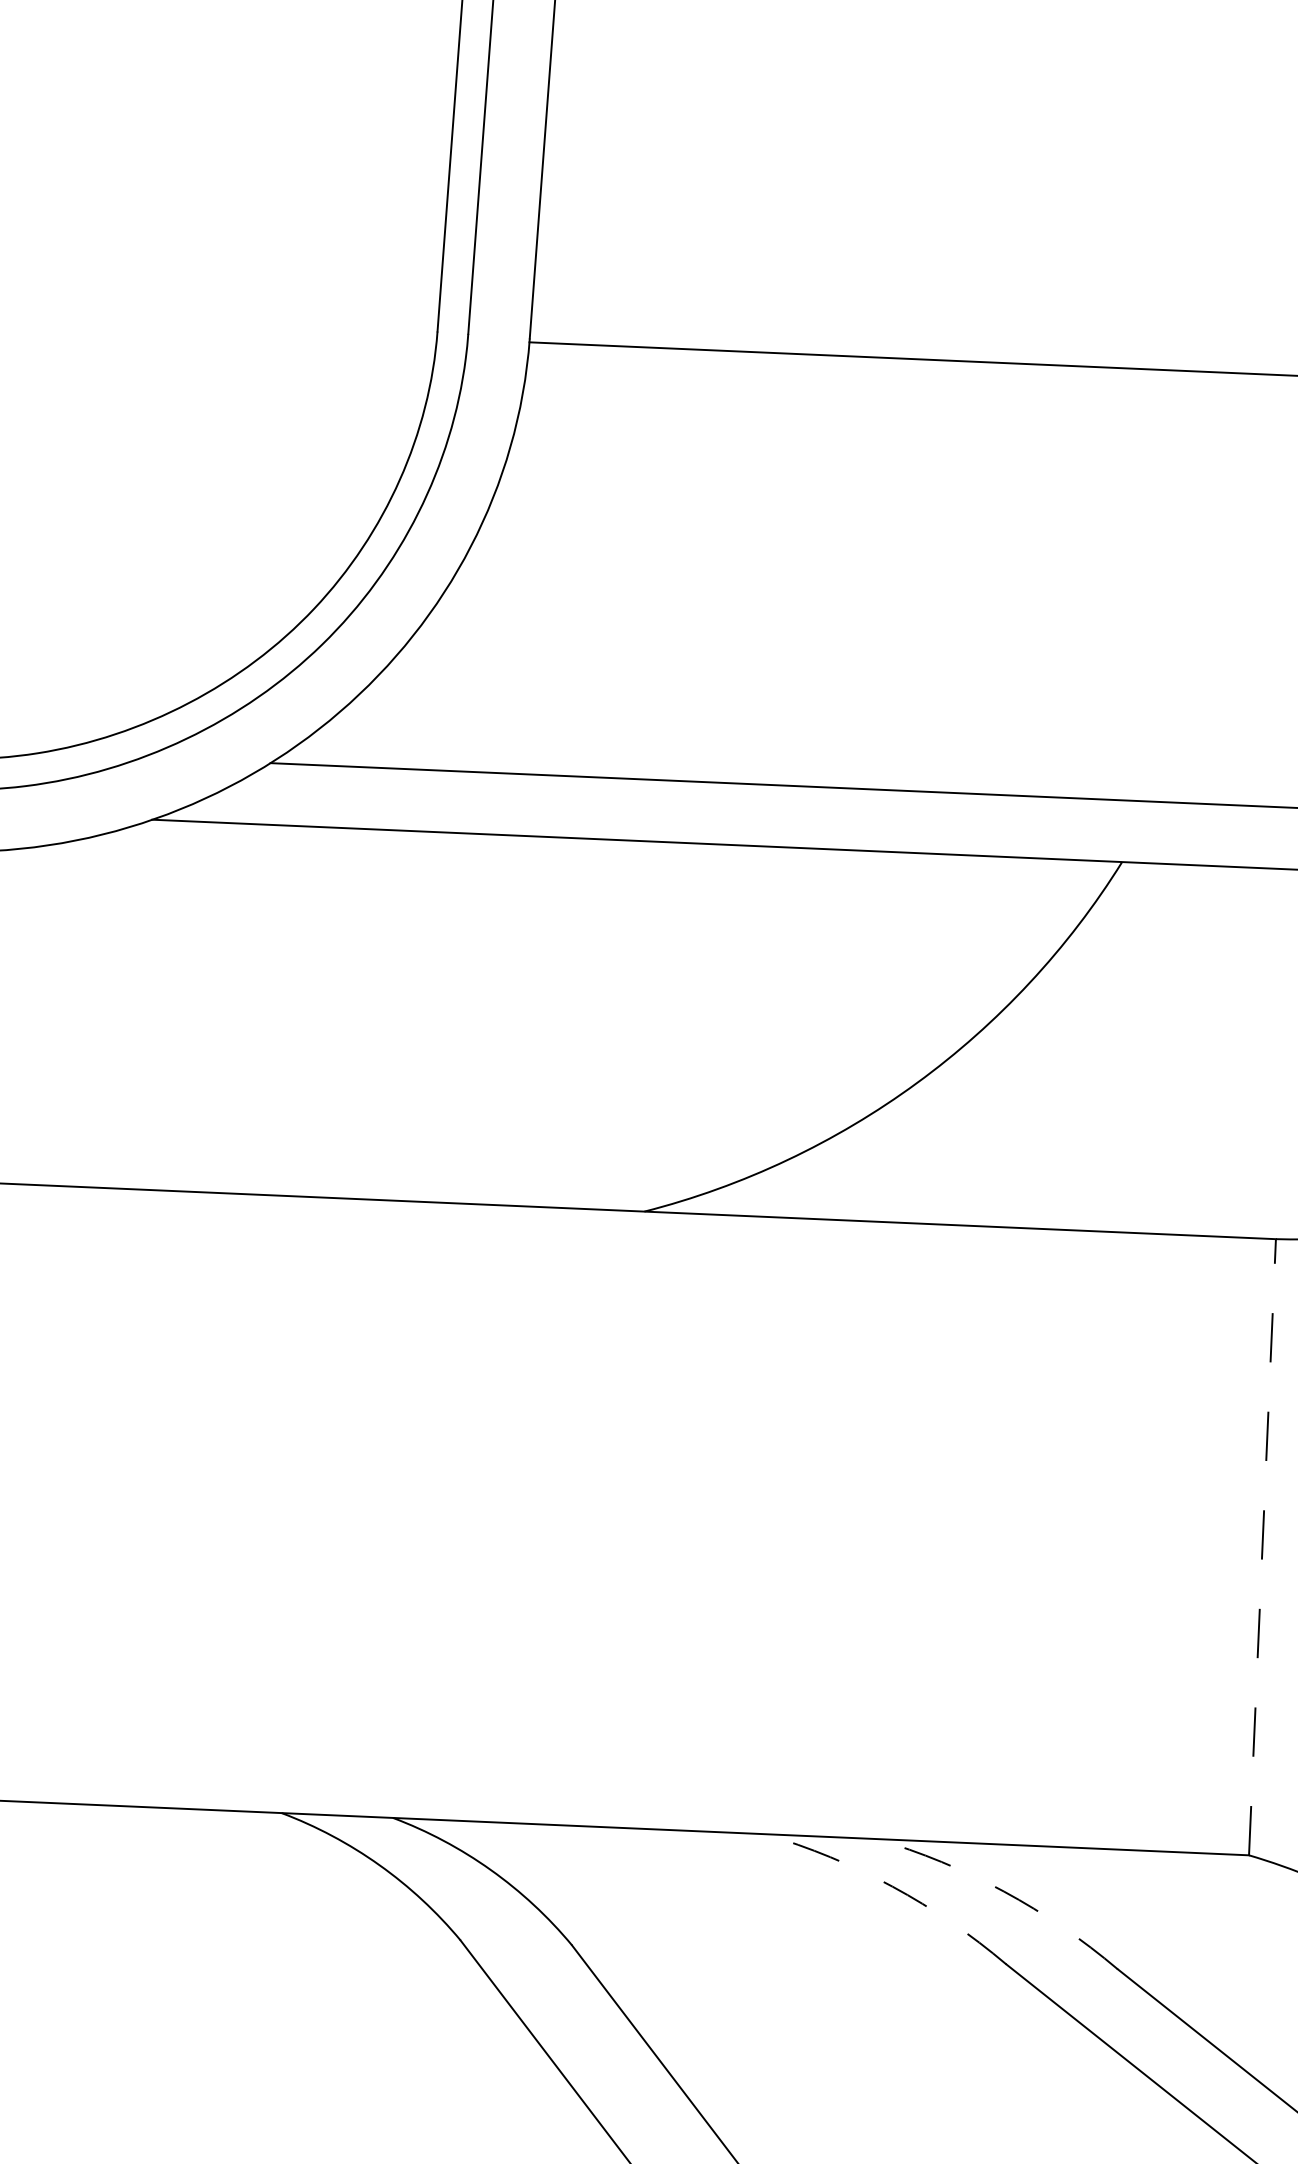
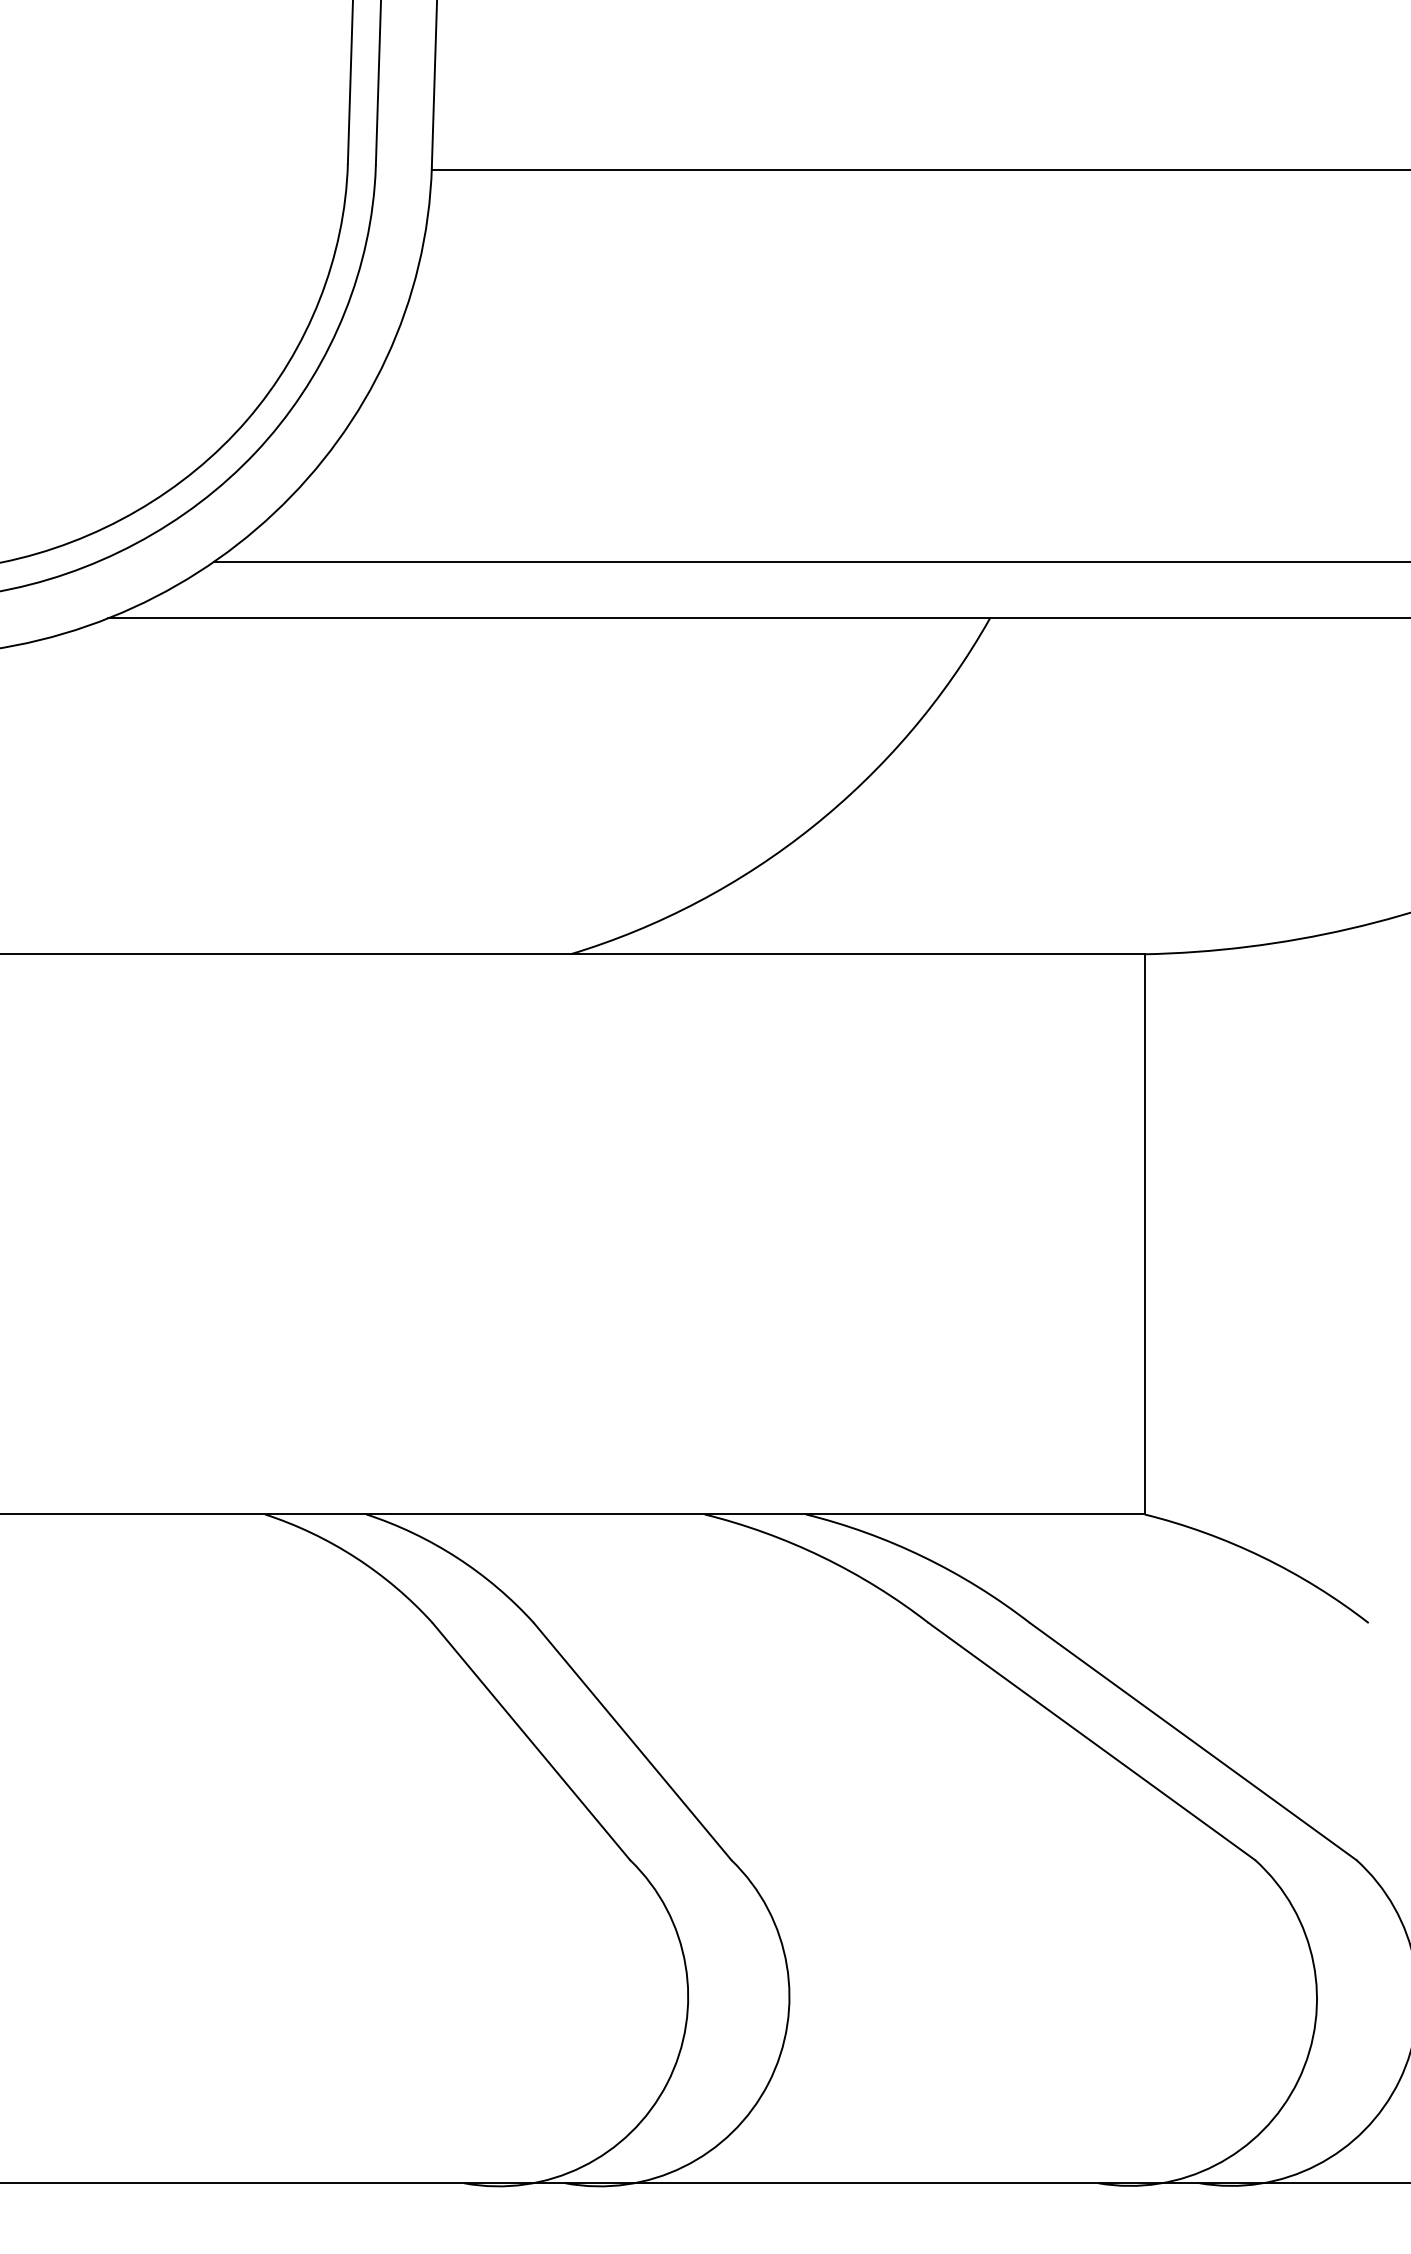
line: (1262, 1546) -> (1144, 1233), dashed -> solid
arc: (892, 1887) -> (822, 1557), dashed -> solid
arc: (1003, 1892) -> (923, 1557), dashed -> solid

